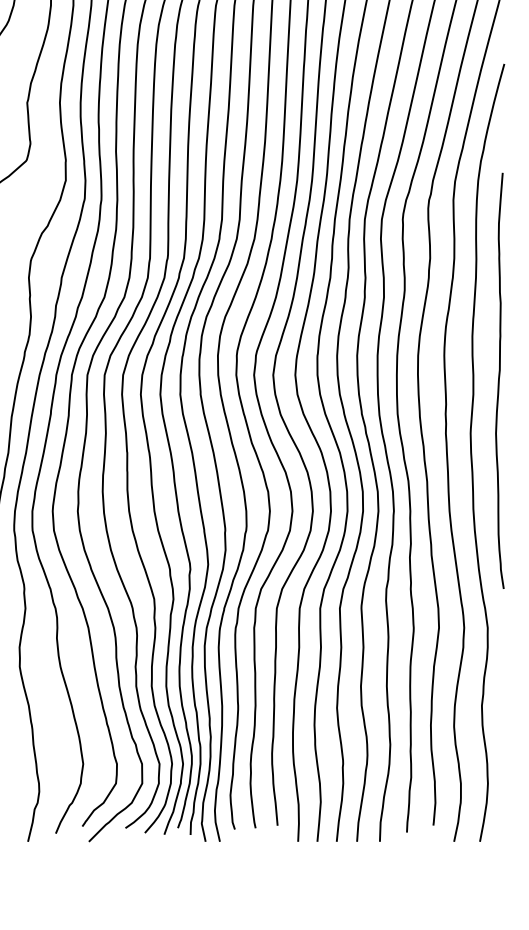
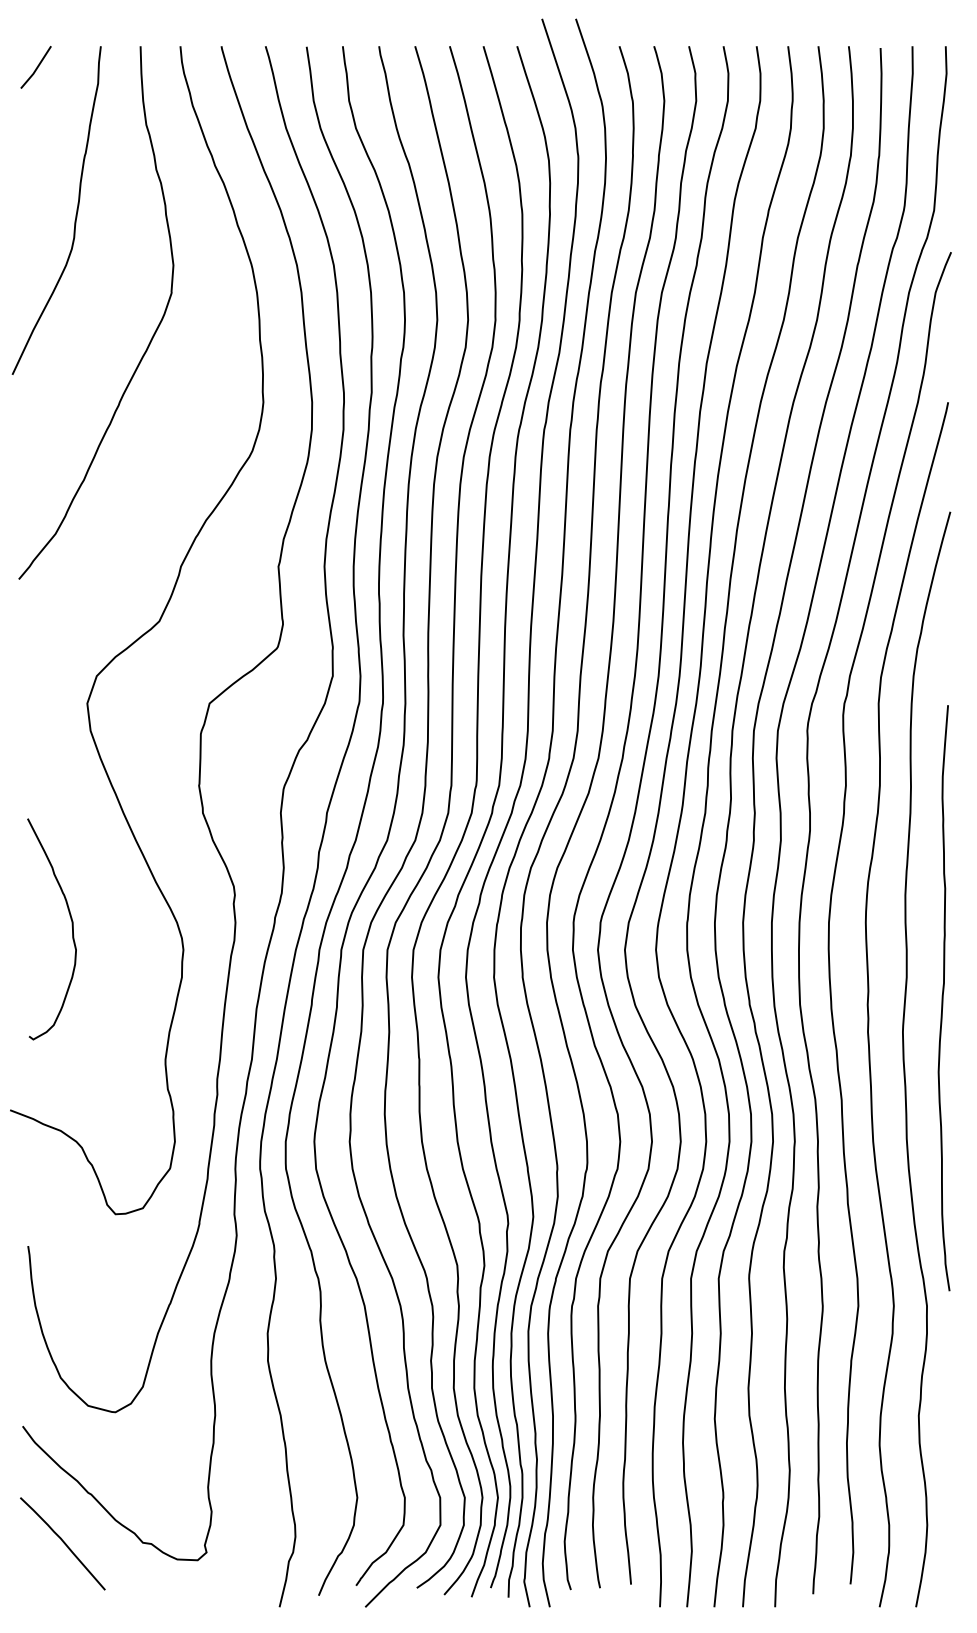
curve: (499, 381) -> (943, 998), moved

